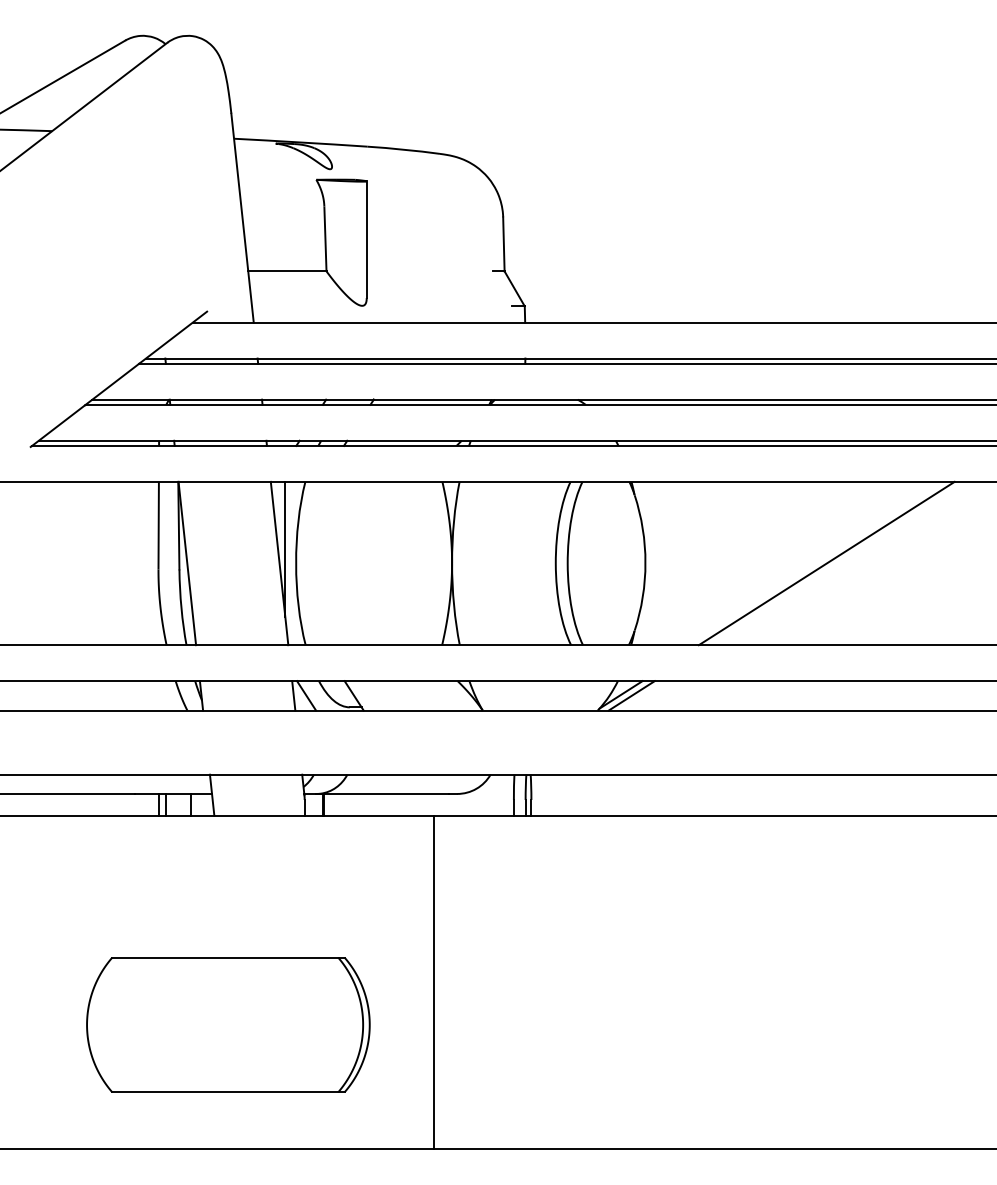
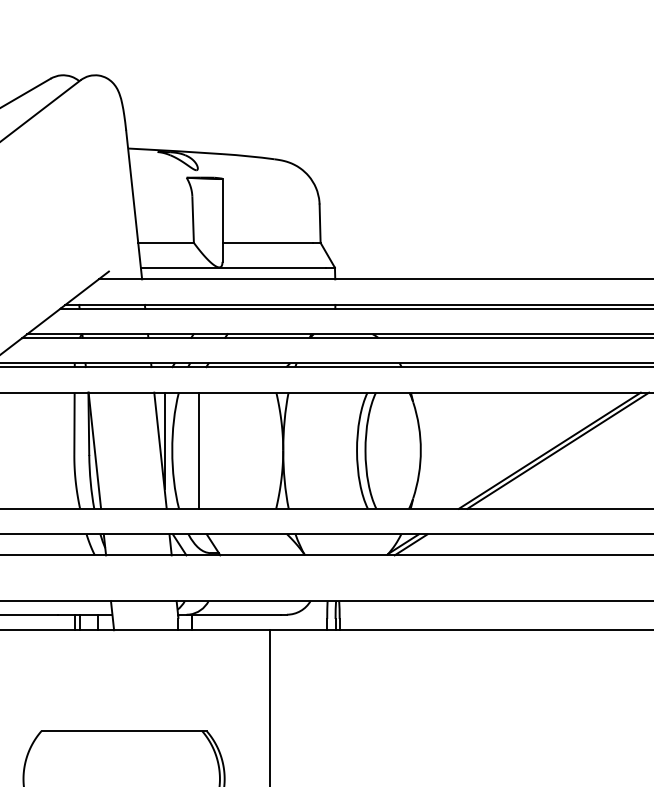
line: (429, 271) -> (267, 242), added
line: (382, 306) -> (233, 267), added
line: (333, 563) -> (198, 450), added
line: (838, 563) -> (558, 450), added

